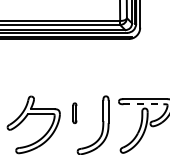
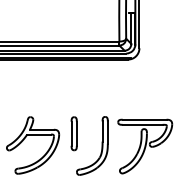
line: (143, 103) -> (142, 124), dashed -> solid
part: (74, 112) -> (73, 133), size x1.67

